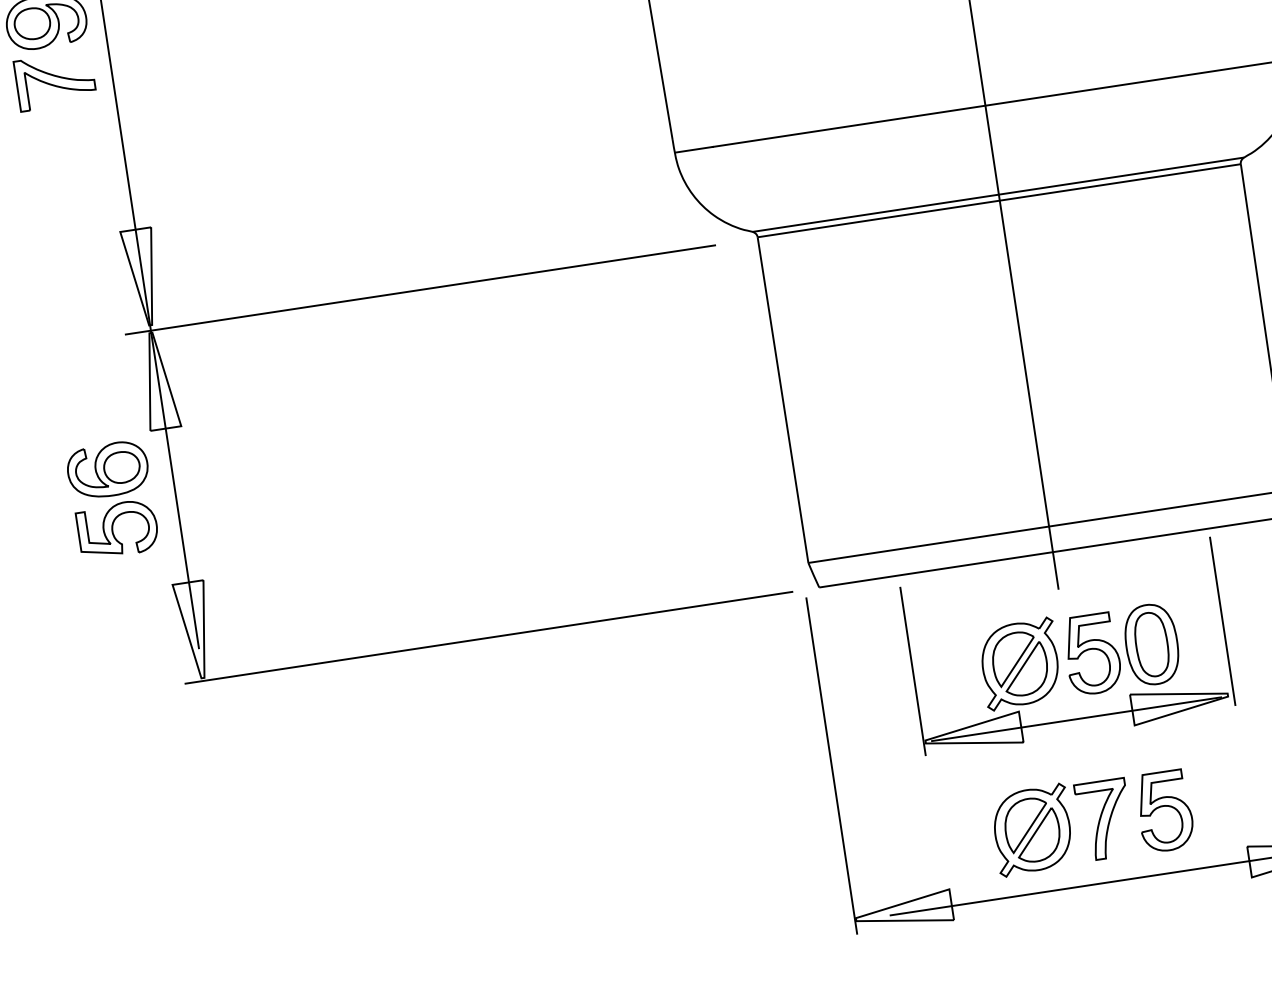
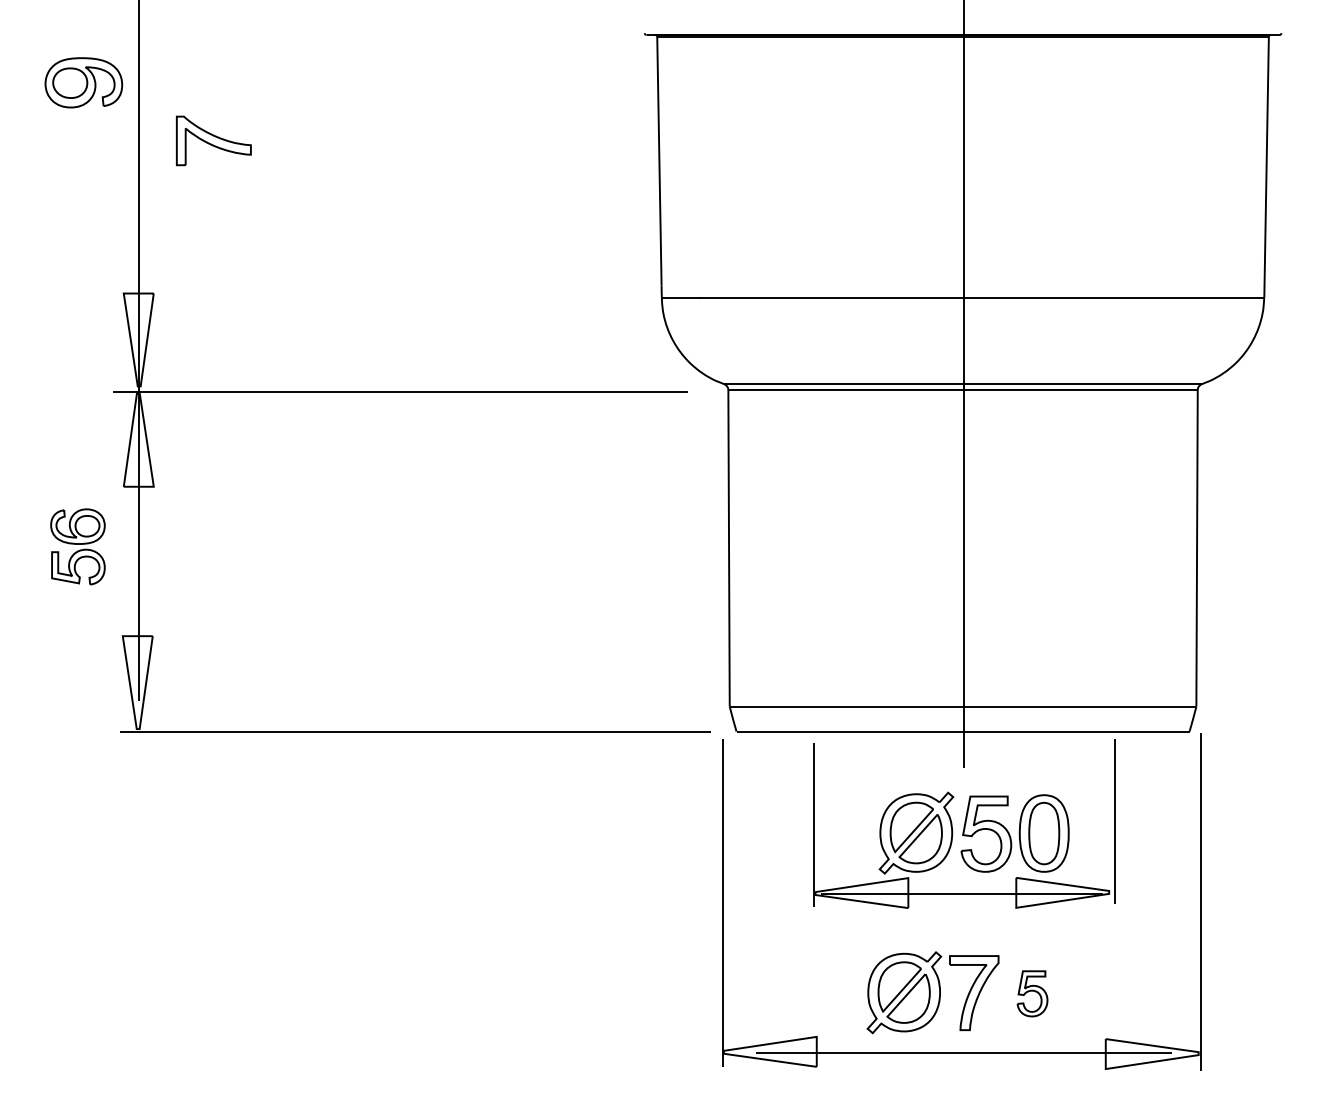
part: (55, 80) -> (213, 140), moved
part: (112, 499) -> (77, 546), size x0.7
part: (1164, 811) -> (1032, 993), size x0.6

